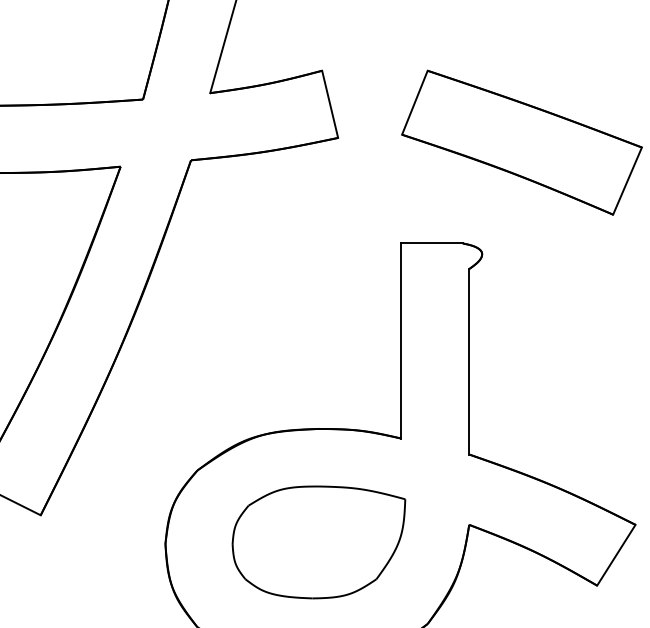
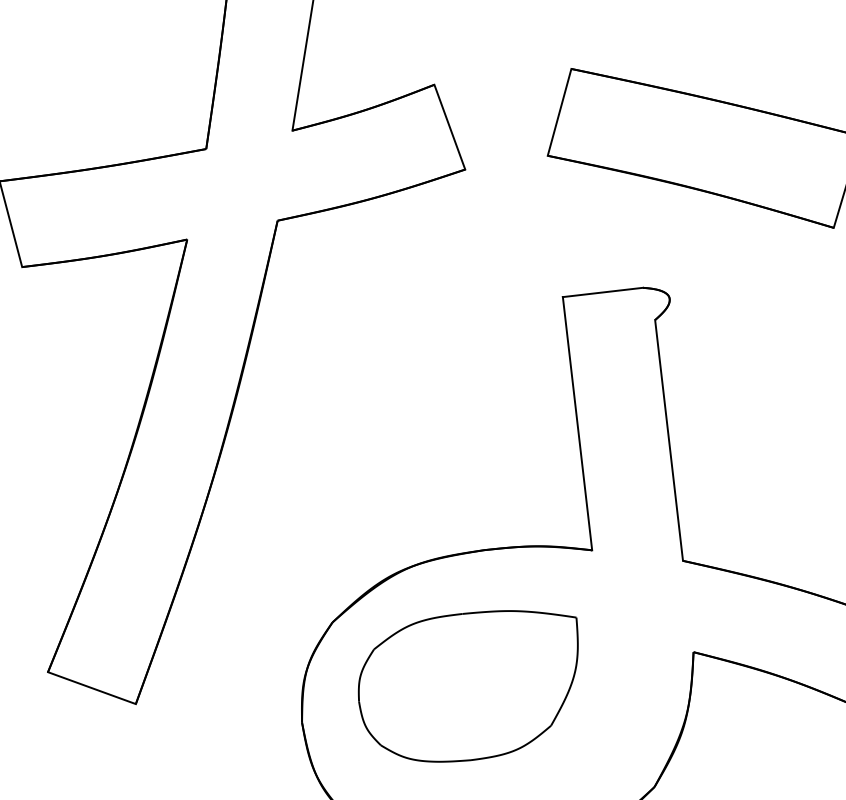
part: (318, 542) -> (470, 686), moved

